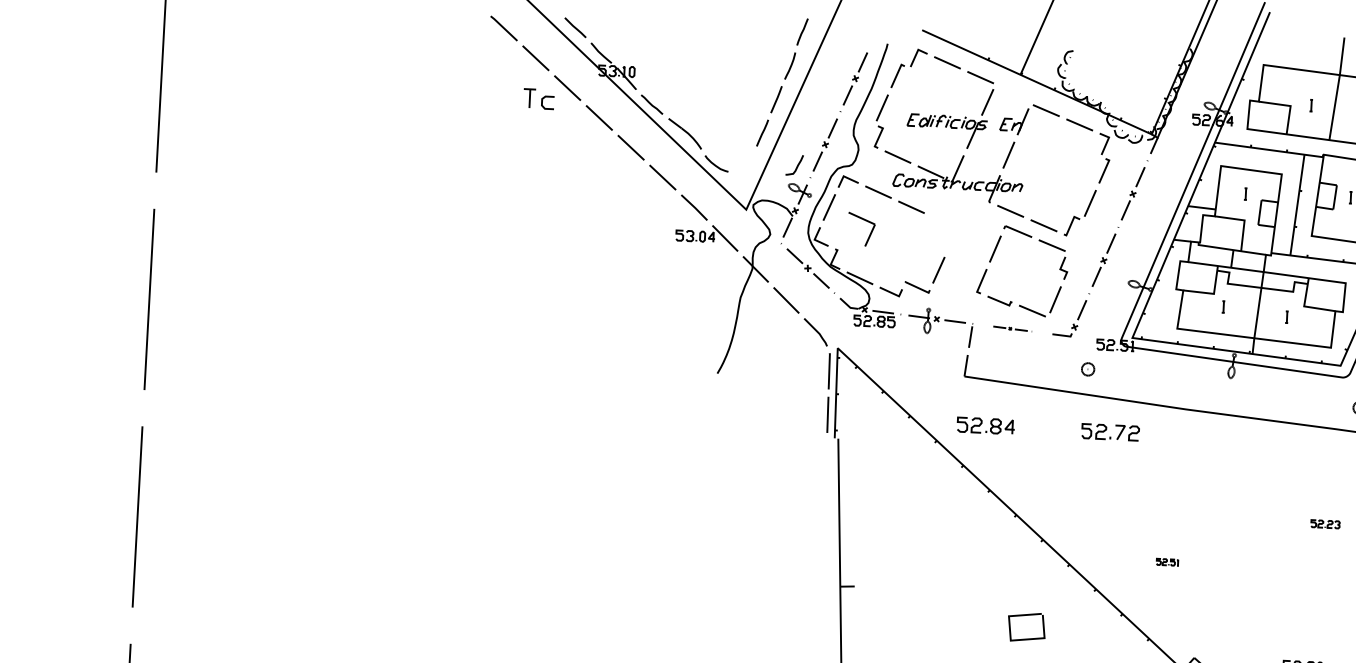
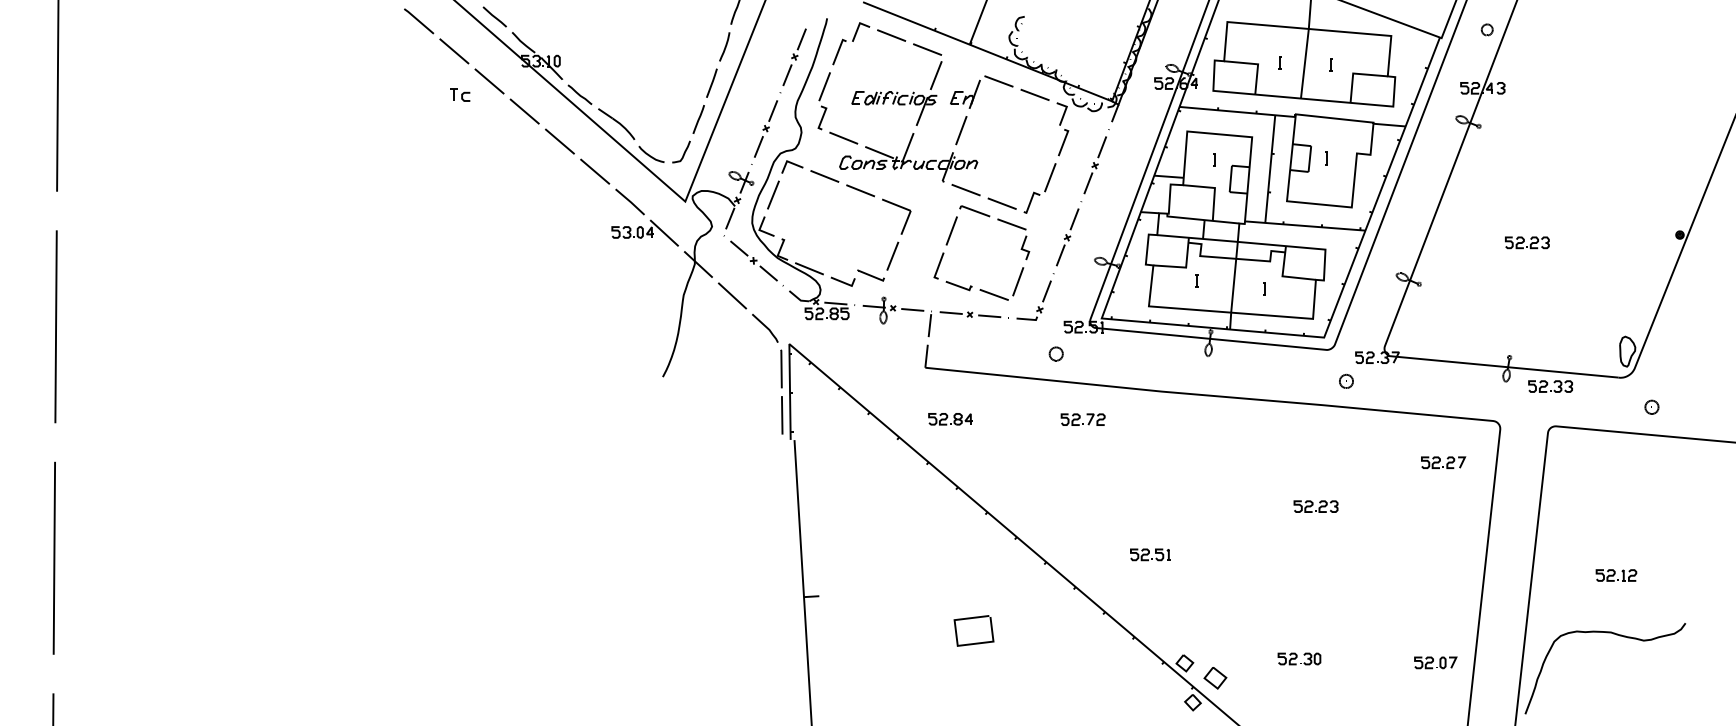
part: (539, 99) -> (460, 94), size x0.62
curve: (796, 165) -> (683, 152), moved
part: (866, 221) -> (901, 208), moved
part: (1012, 328) -> (973, 314), size x1.67
part: (985, 426) -> (950, 419), size x0.71
part: (1109, 432) -> (1082, 419), size x0.71
part: (1324, 524) -> (1315, 506), size x1.43
part: (1167, 561) -> (1150, 554), size x1.67
line: (1023, 616) -> (970, 619), moved

